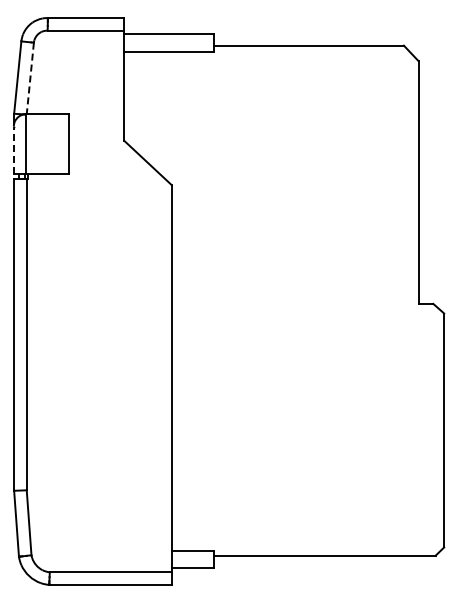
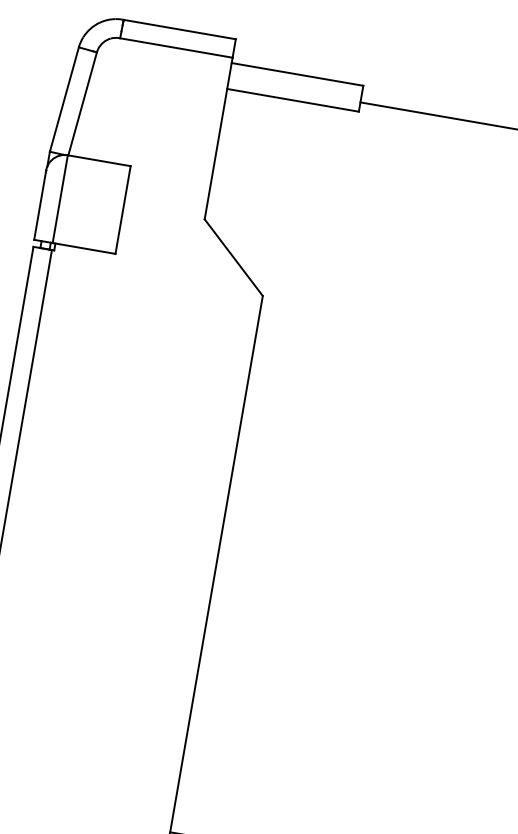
line: (30, 78) -> (82, 104), dashed -> solid
line: (13, 150) -> (39, 205), dashed -> solid

